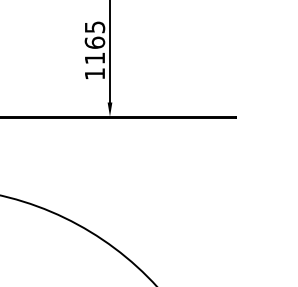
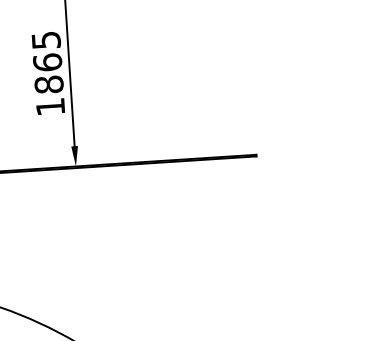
text: (94, 58) -> (48, 84), 1165 -> 1865

